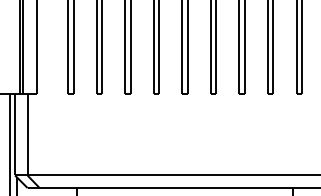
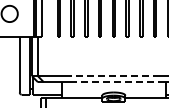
line: (184, 176) -> (113, 76), solid -> dashed
line: (186, 188) -> (114, 82), solid -> dashed

